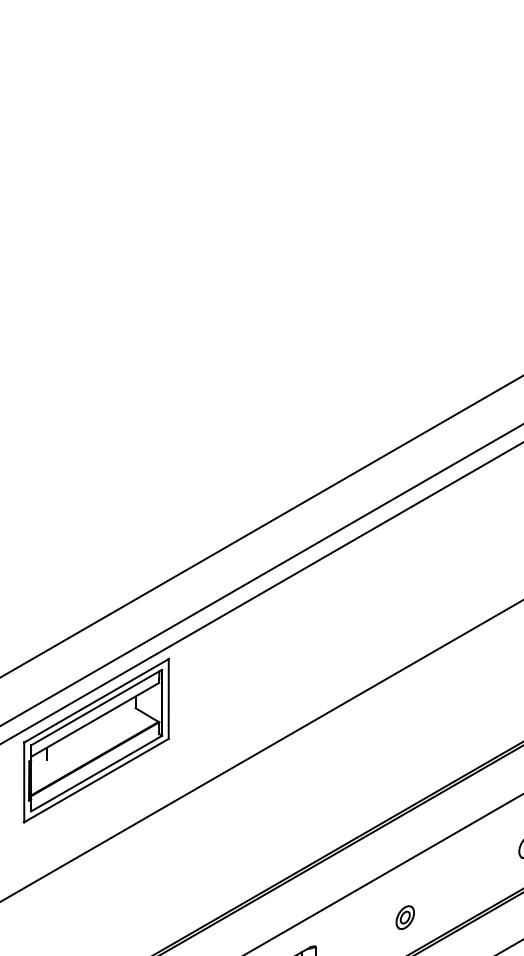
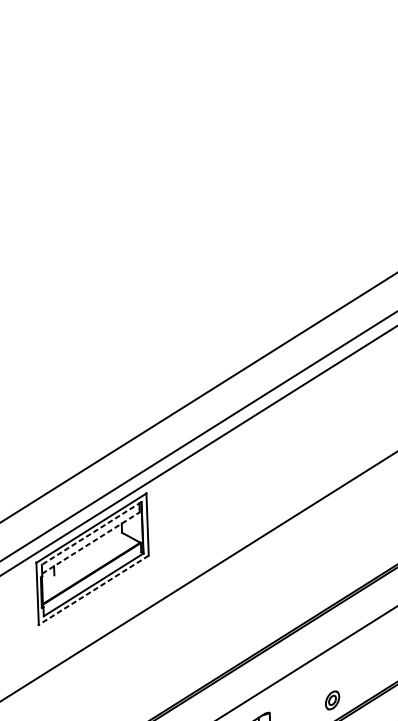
line: (96, 707) -> (91, 533), solid -> dashed
line: (95, 719) -> (91, 542), solid -> dashed
line: (96, 780) -> (93, 590), solid -> dashed
part: (404, 917) -> (331, 700), moved

